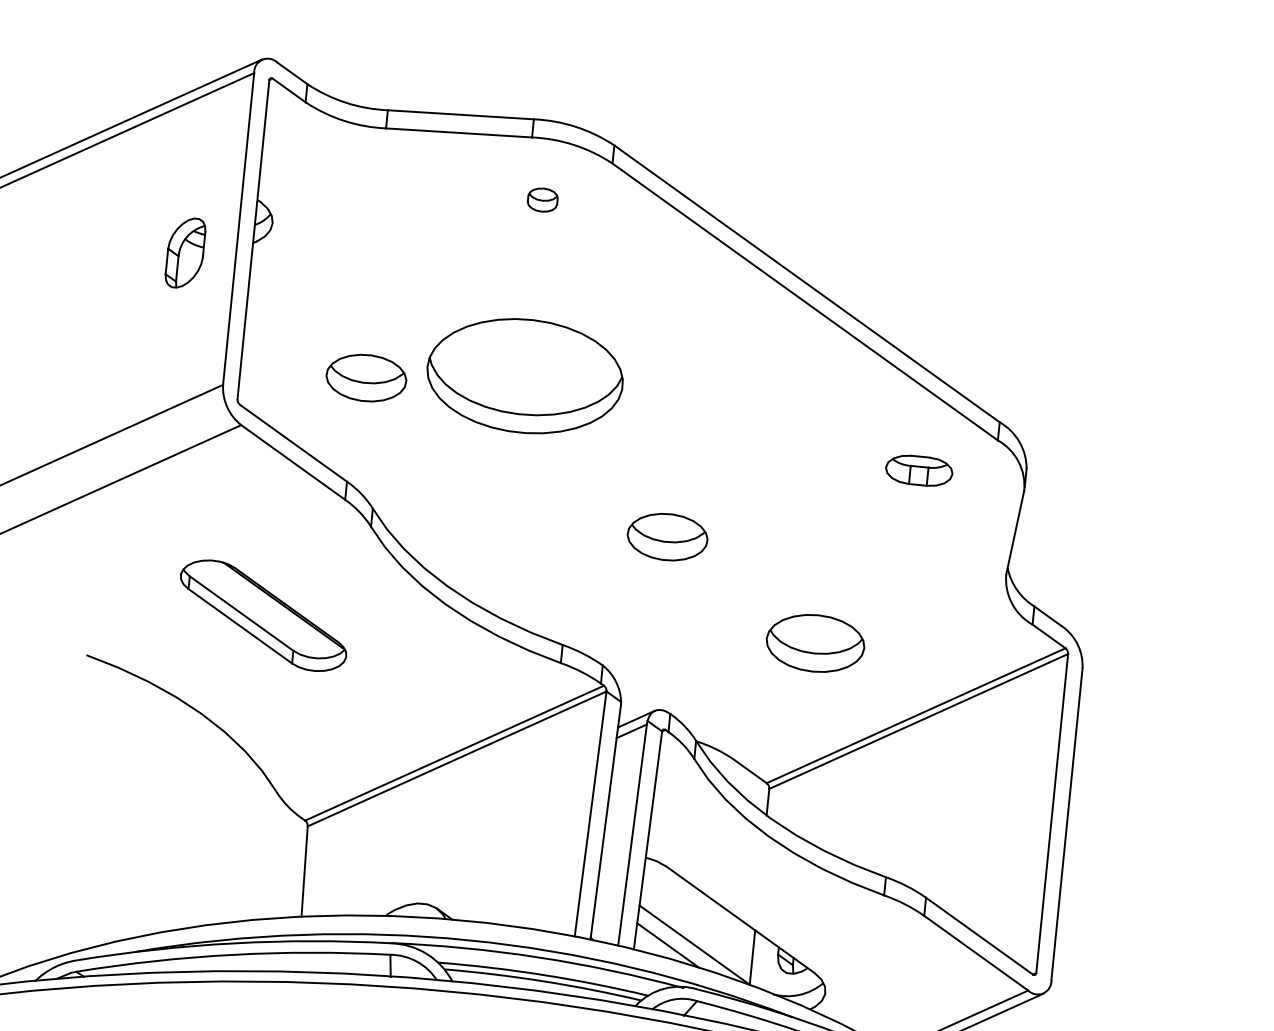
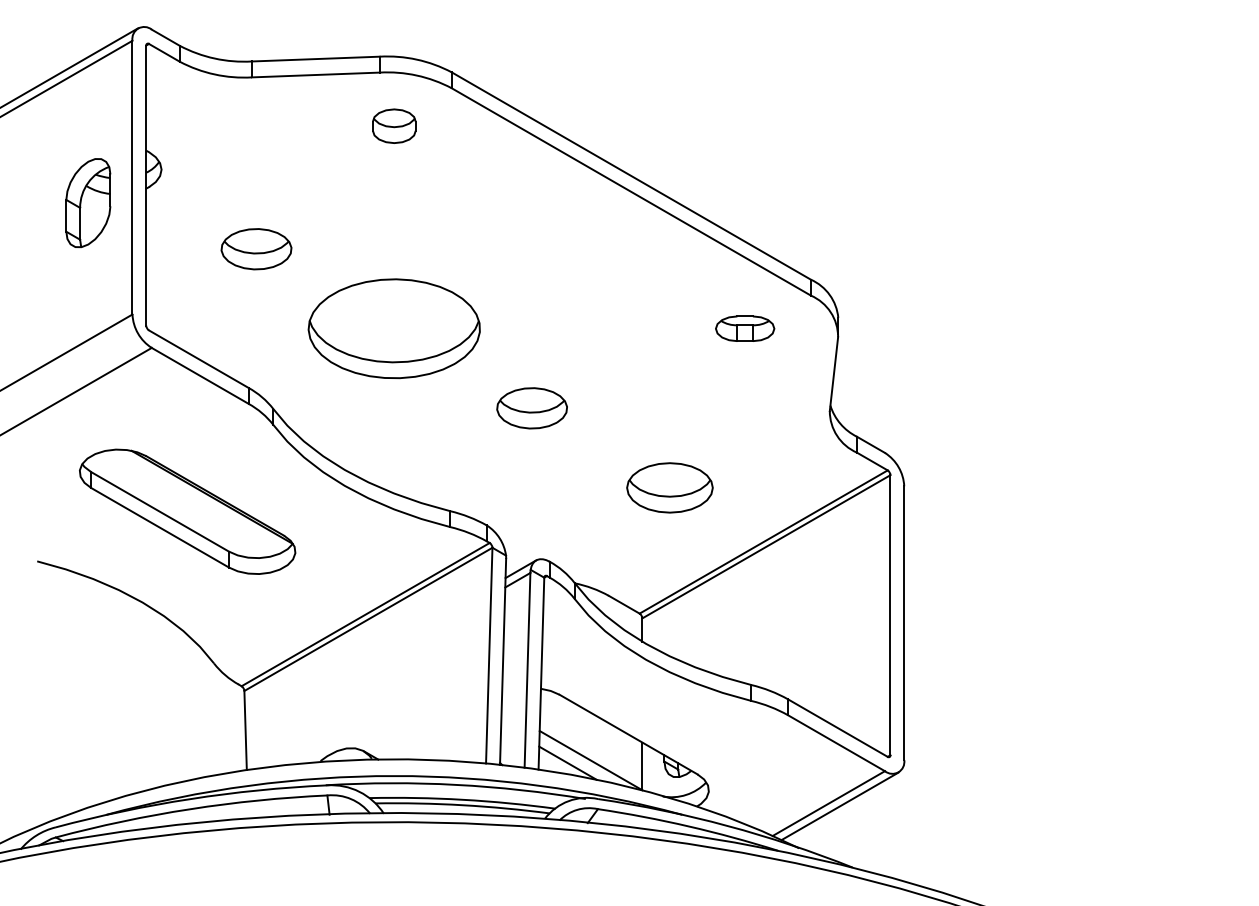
part: (542, 199) -> (394, 125), size x1.67
part: (185, 253) -> (88, 203), size x1.43
part: (524, 375) -> (393, 328), moved
part: (366, 378) -> (256, 249), moved
part: (263, 615) -> (187, 511), size x1.43

